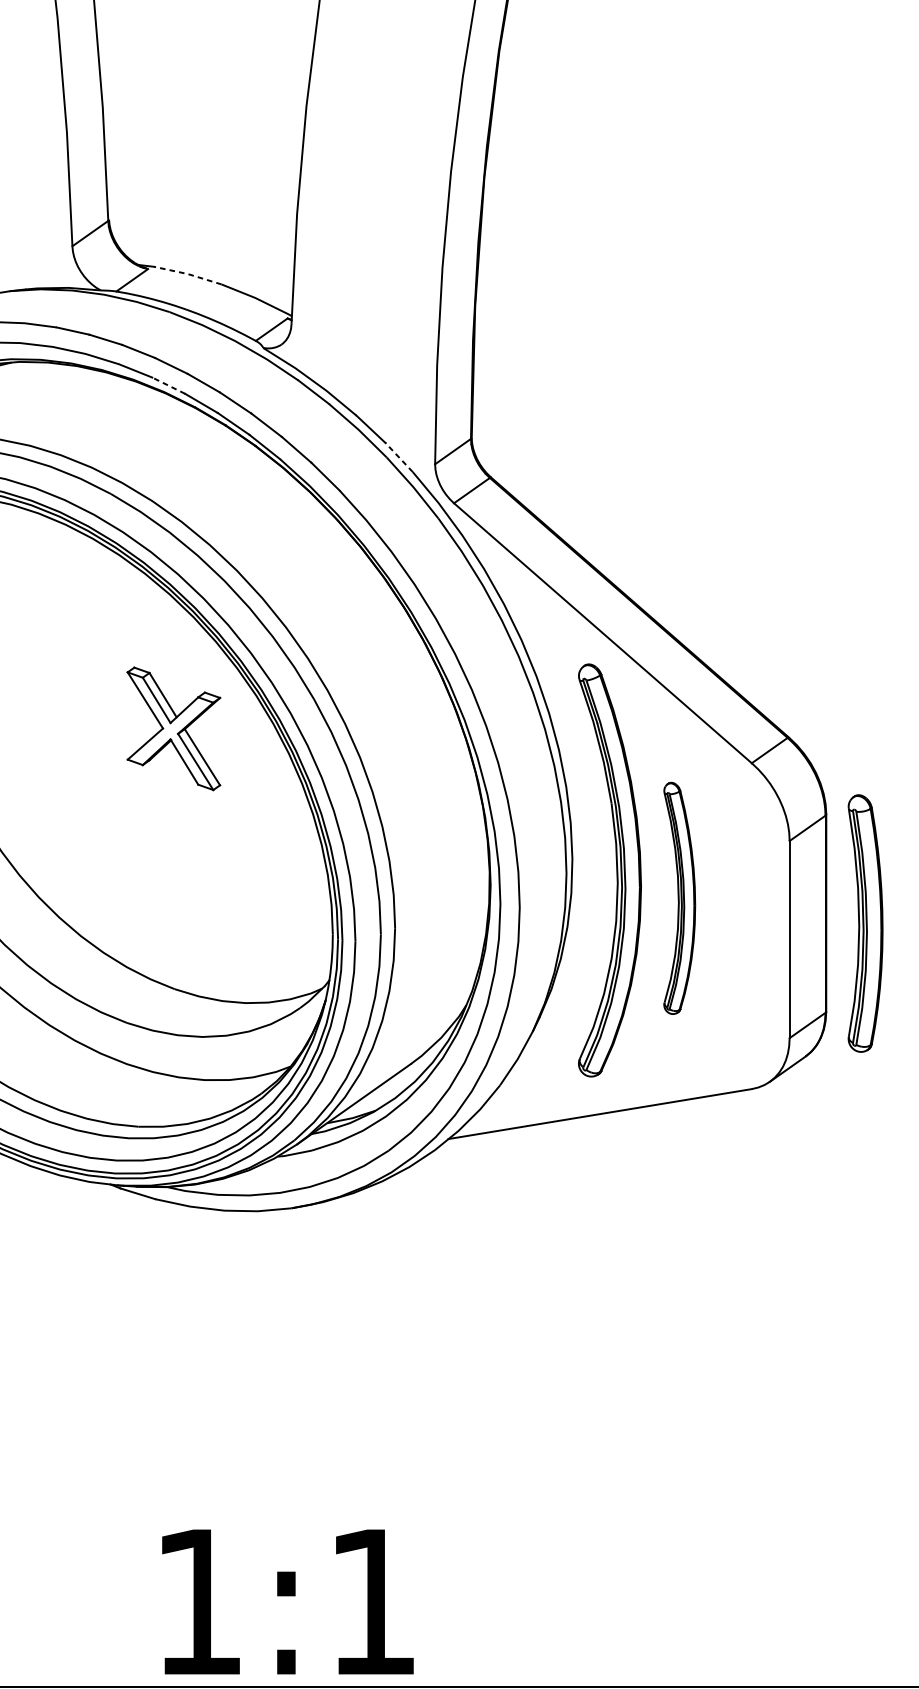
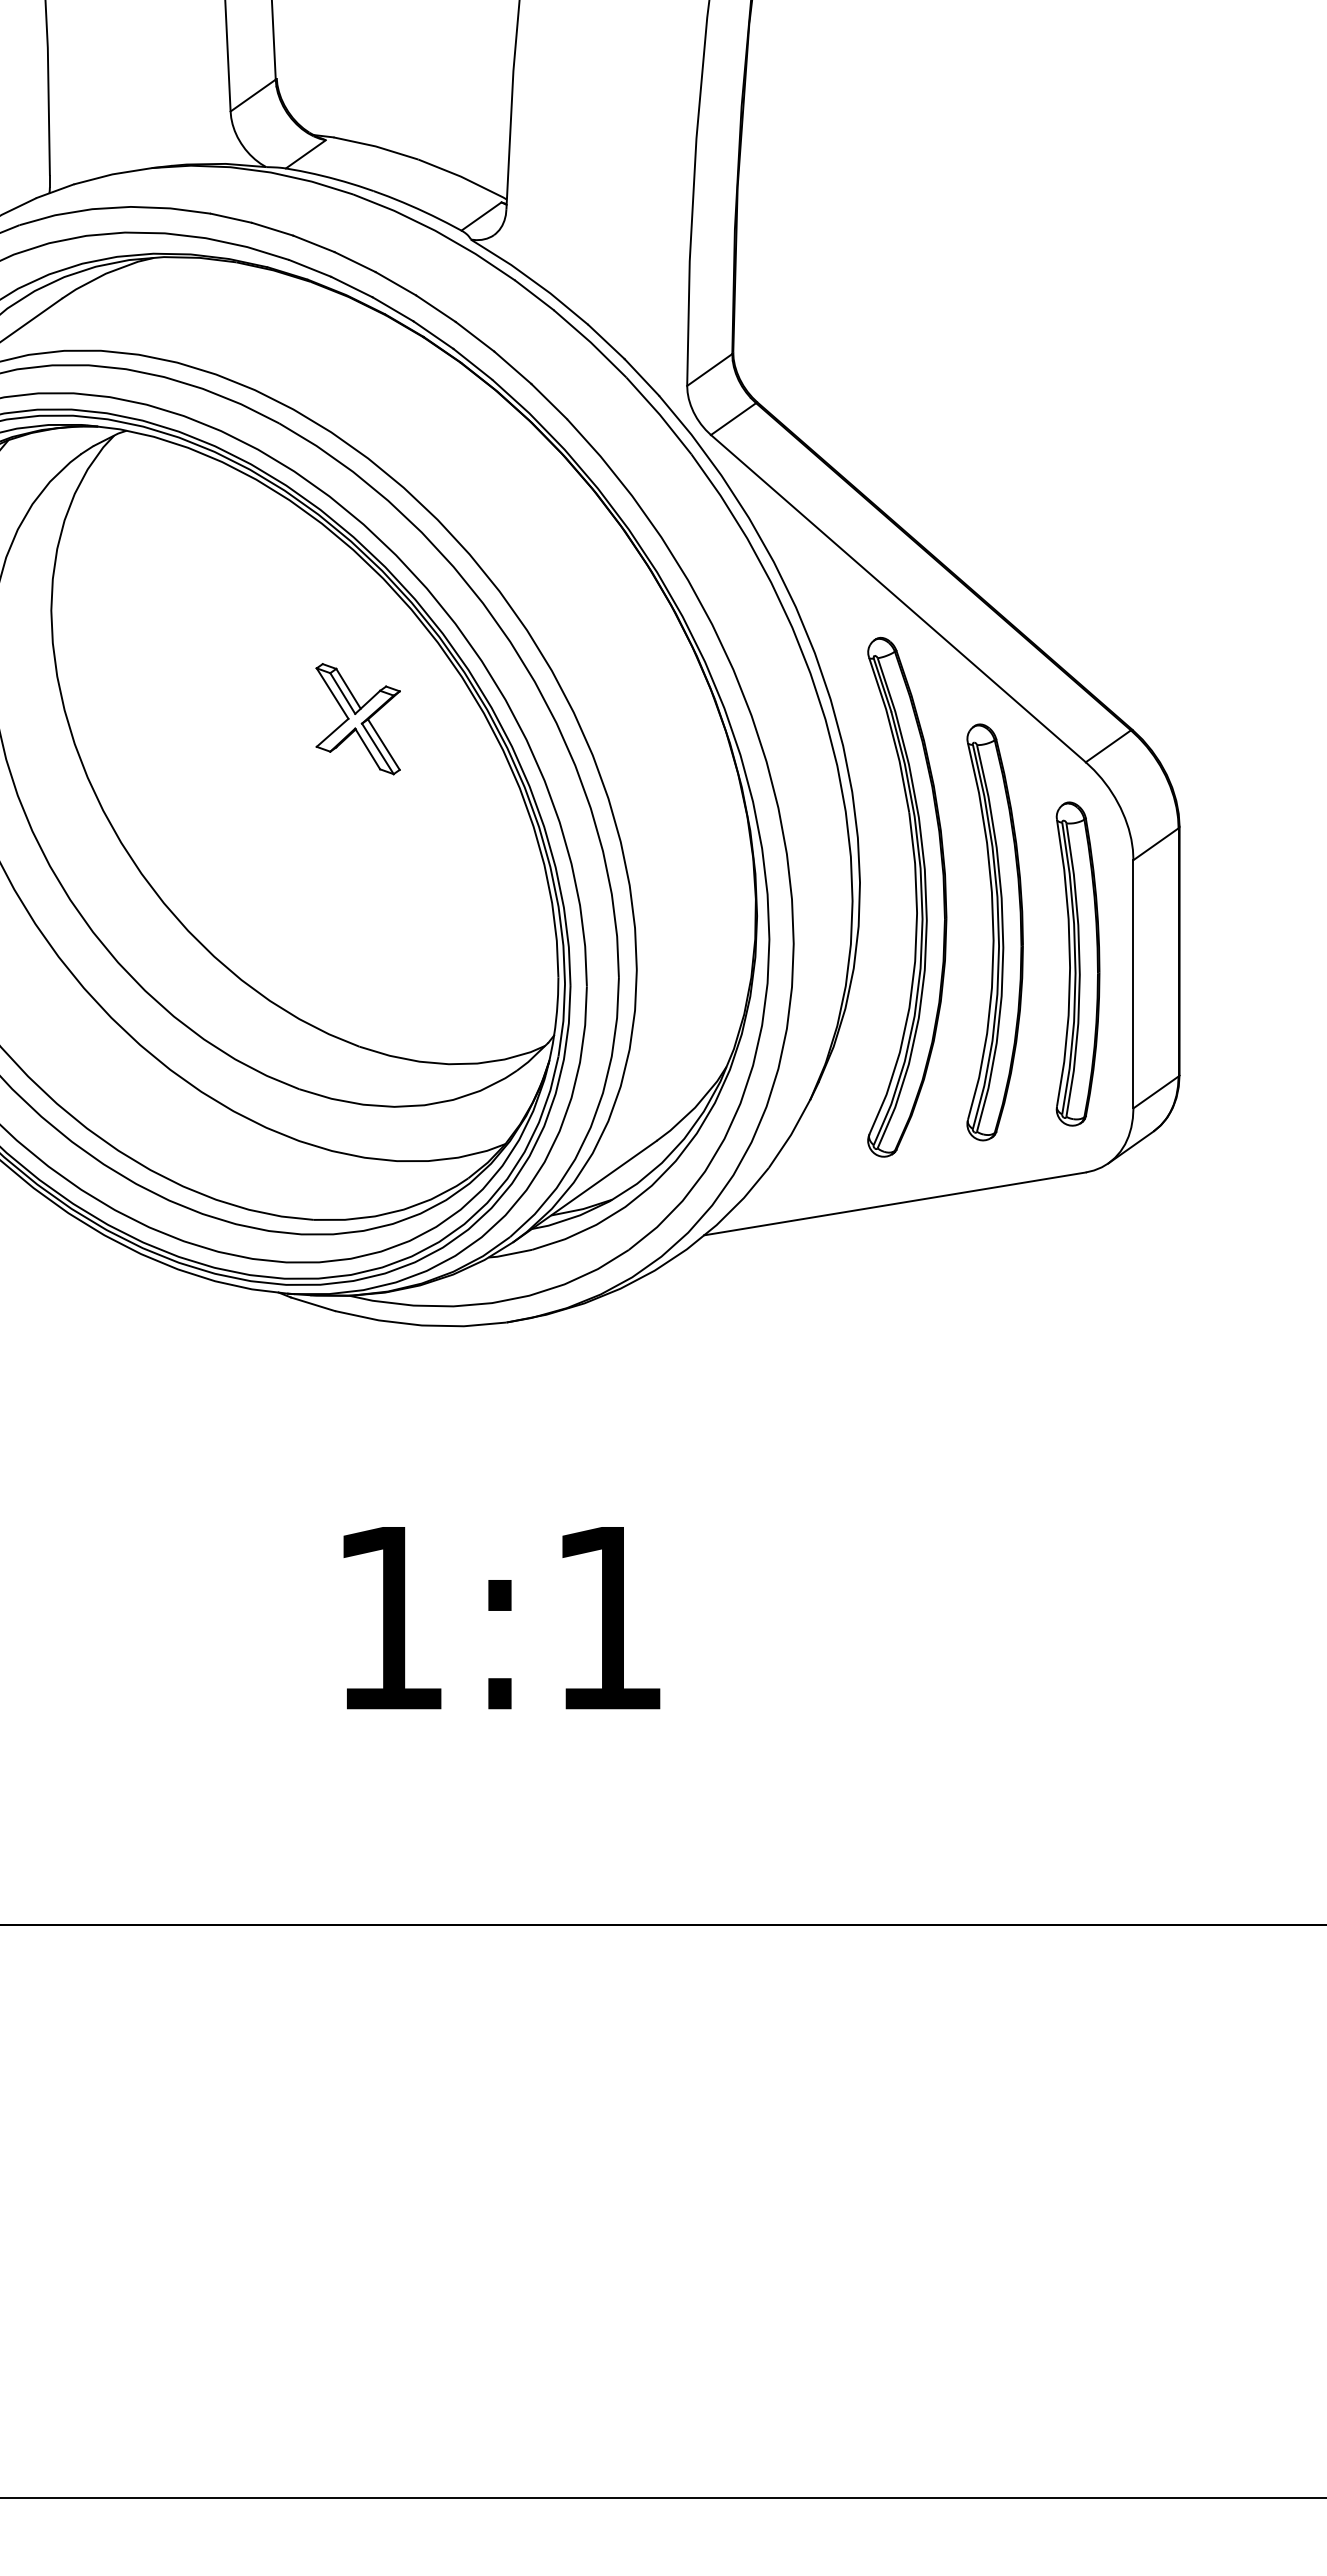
line: (187, 274) -> (375, 146), dashed -> solid
line: (168, 385) -> (351, 286), dashed -> solid
line: (398, 457) -> (641, 377), dashed -> solid
part: (173, 729) -> (357, 719), size x0.71
part: (679, 898) -> (994, 932), size x1.43
part: (865, 923) -> (1077, 963), moved
text: (287, 1602) -> (501, 1618), moved

